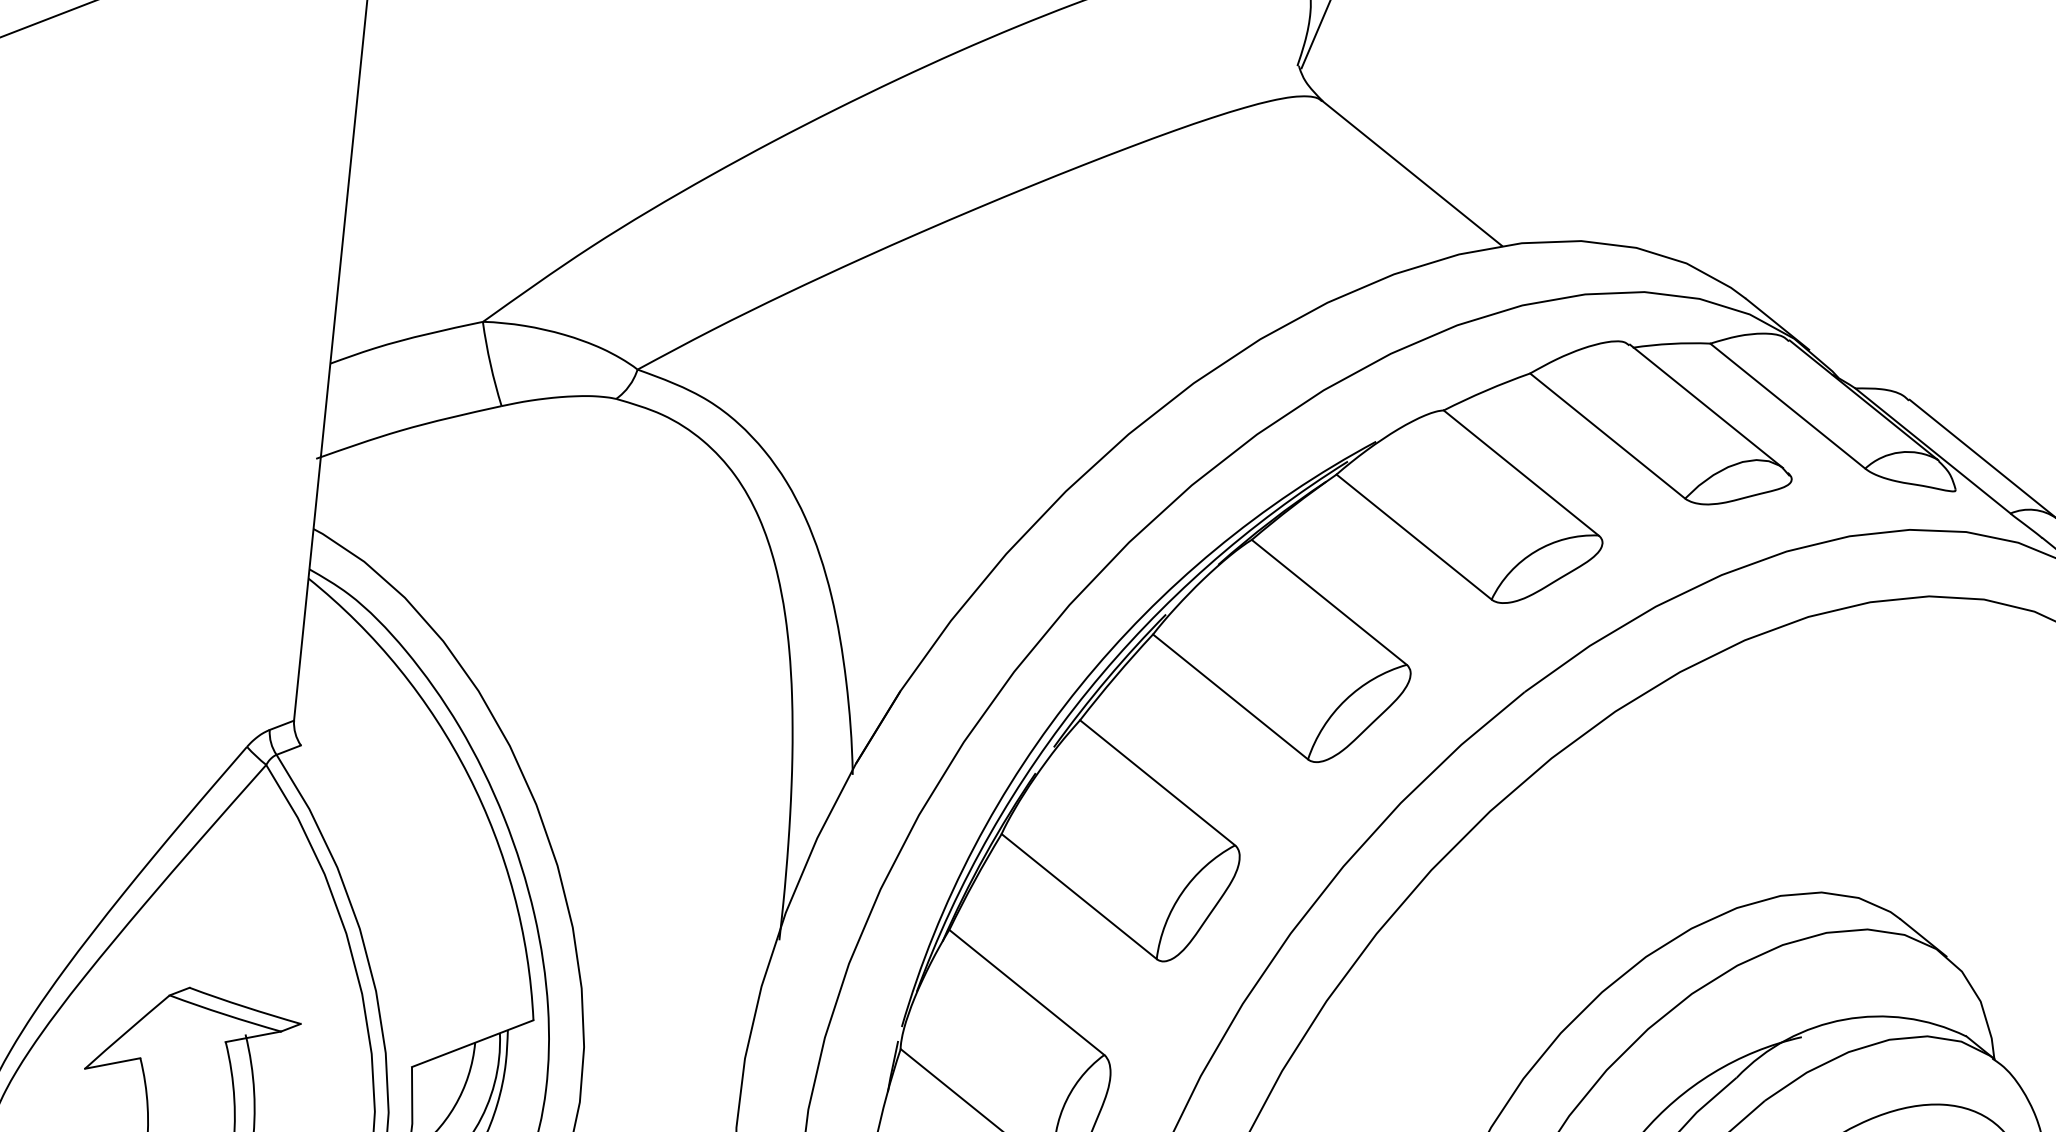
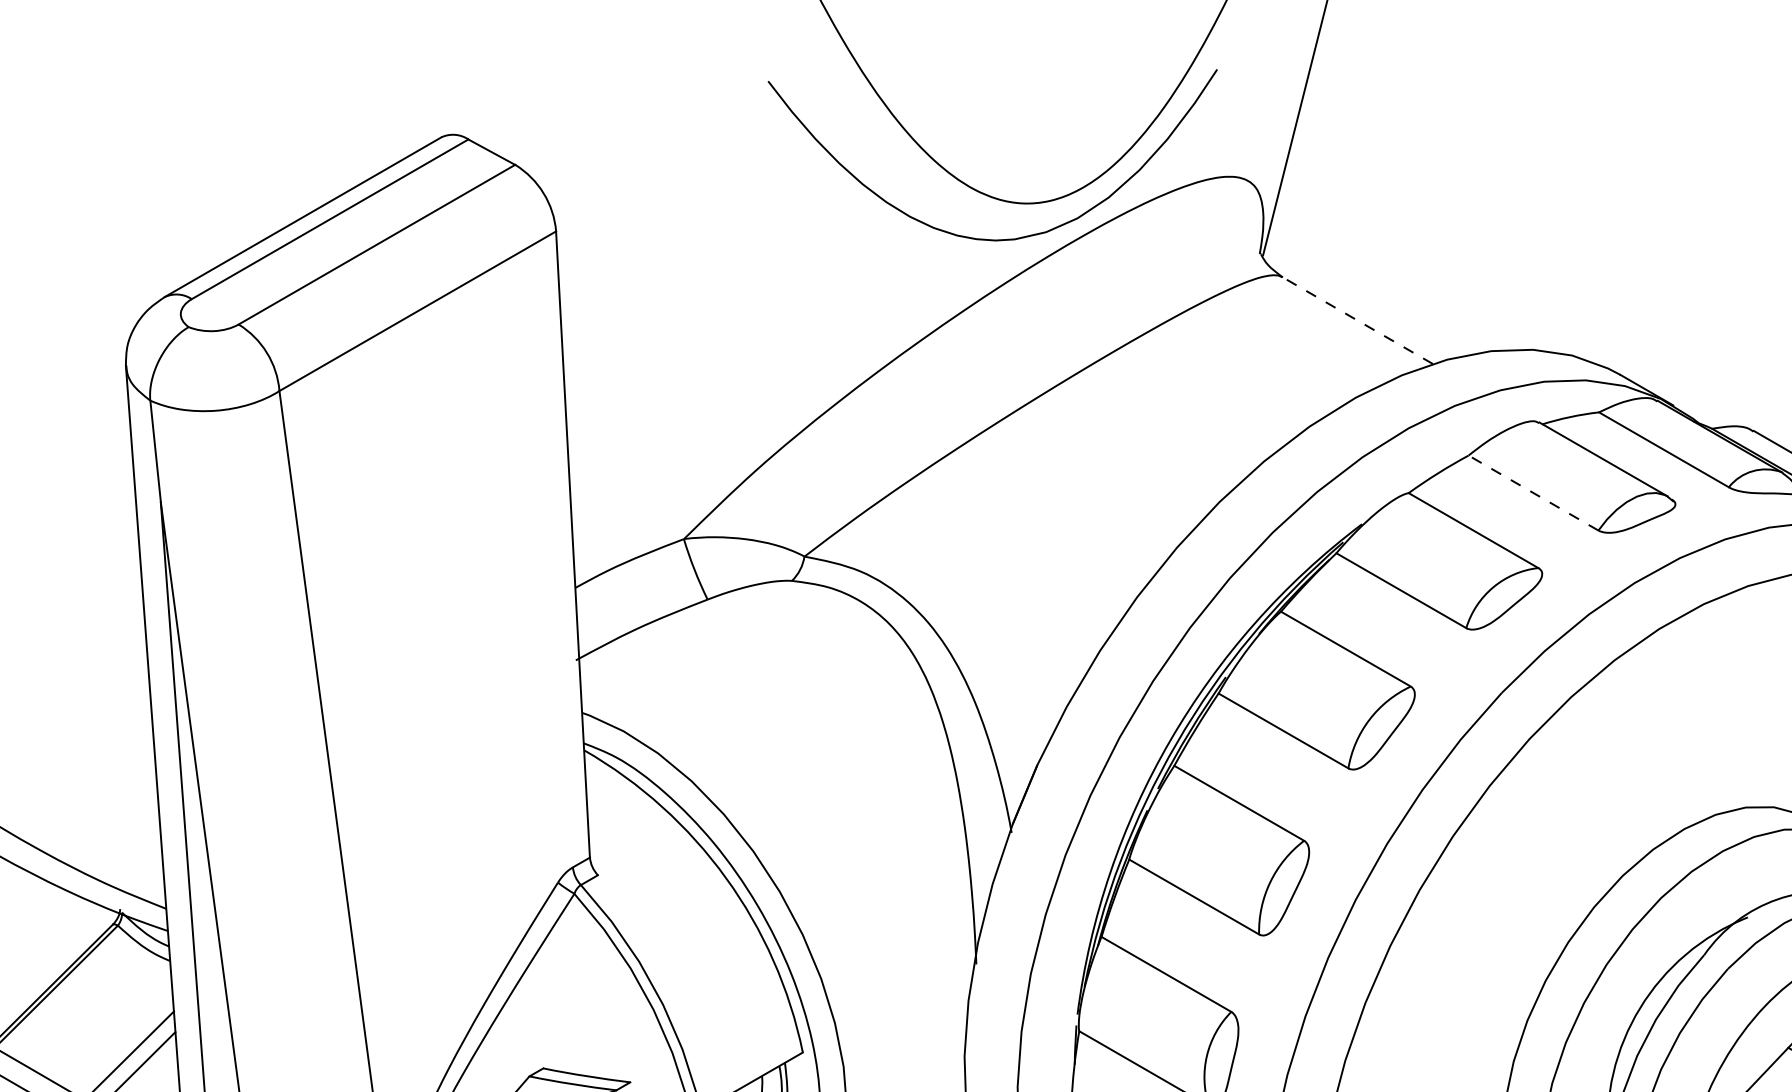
line: (1412, 173) -> (1357, 320), solid -> dashed
line: (1607, 436) -> (1533, 493), solid -> dashed

